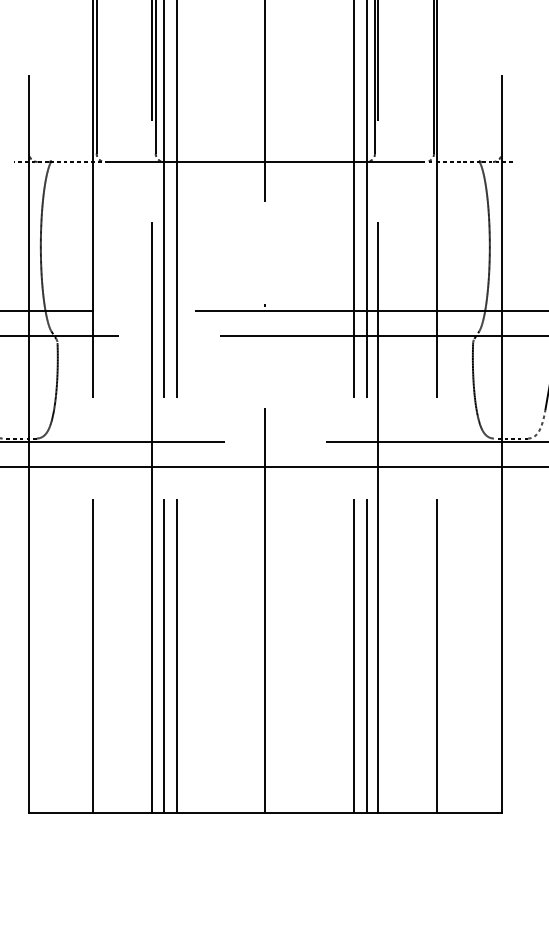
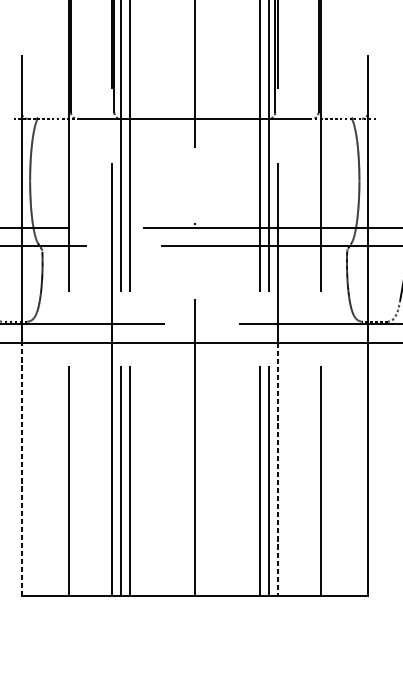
line: (29, 640) -> (21, 469), solid -> dashed
line: (378, 640) -> (277, 469), solid -> dashed

